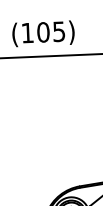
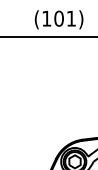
text: (58, 31) -> (70, 18), (105) -> (101)

